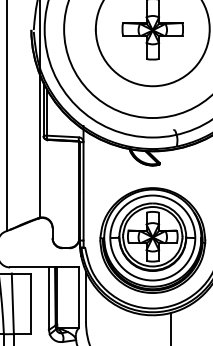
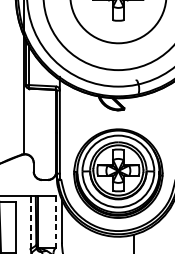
line: (48, 298) -> (30, 222), solid -> dashed
line: (79, 298) -> (56, 222), solid -> dashed

